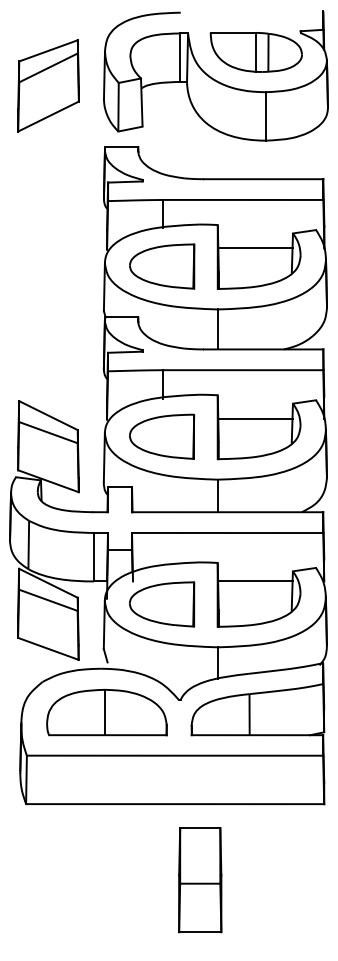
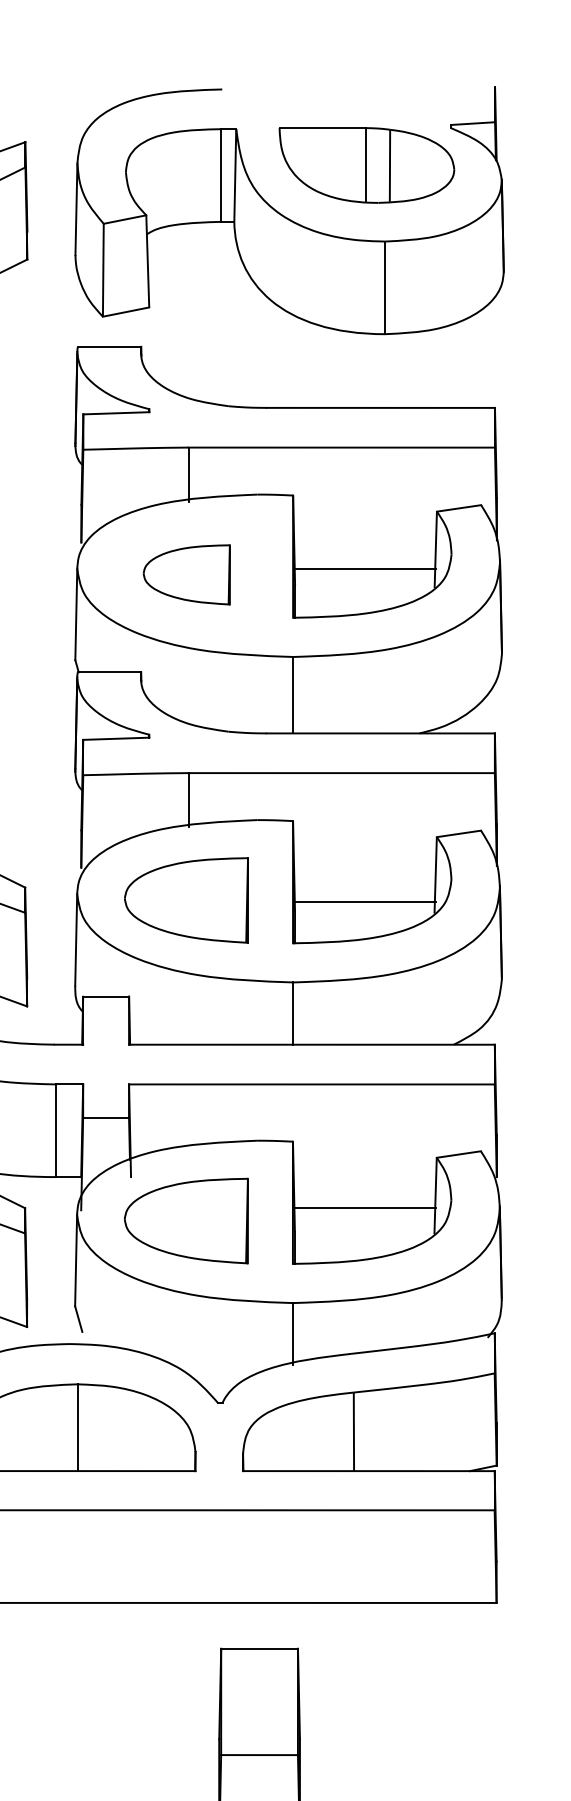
line: (255, 248) -> (365, 569), moved
part: (162, 266) -> (187, 574), size x0.7
line: (255, 418) -> (365, 901), moved
line: (255, 581) -> (365, 1207), moved

